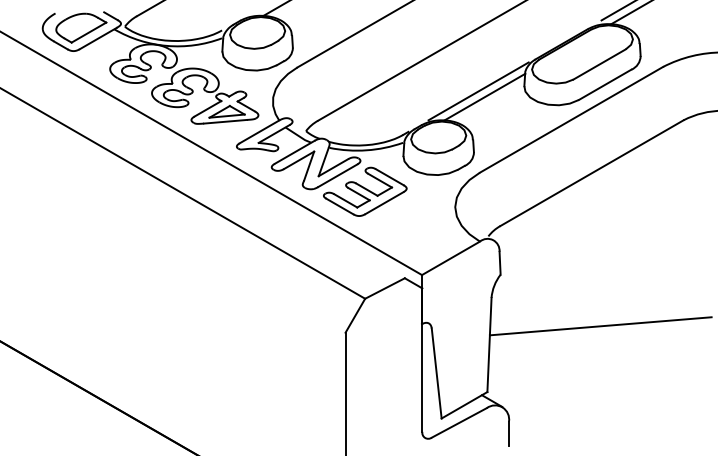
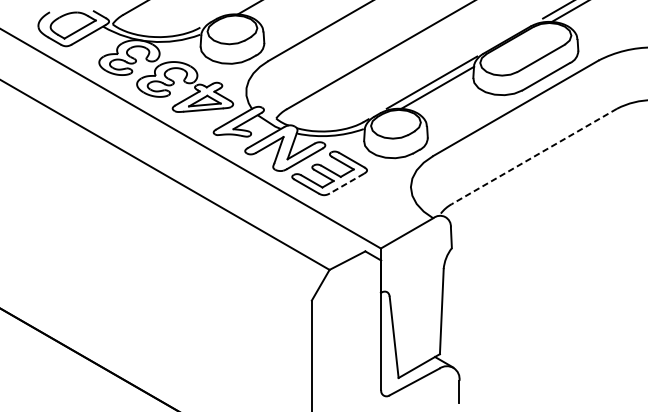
line: (591, 173) -> (533, 156), solid -> dashed
line: (384, 203) -> (347, 183), solid -> dashed
line: (600, 326) -> (542, 294), removed

